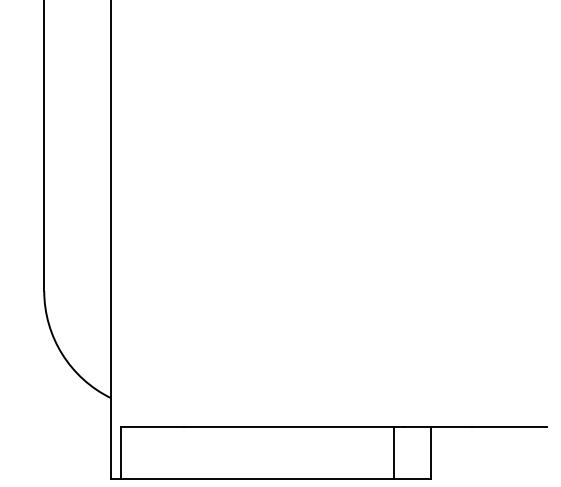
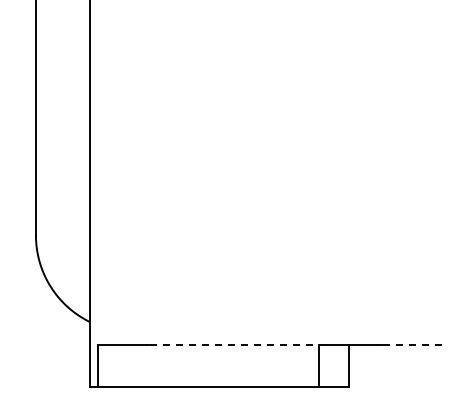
line: (293, 427) -> (237, 345), solid -> dashed
line: (508, 427) -> (411, 345), solid -> dashed

